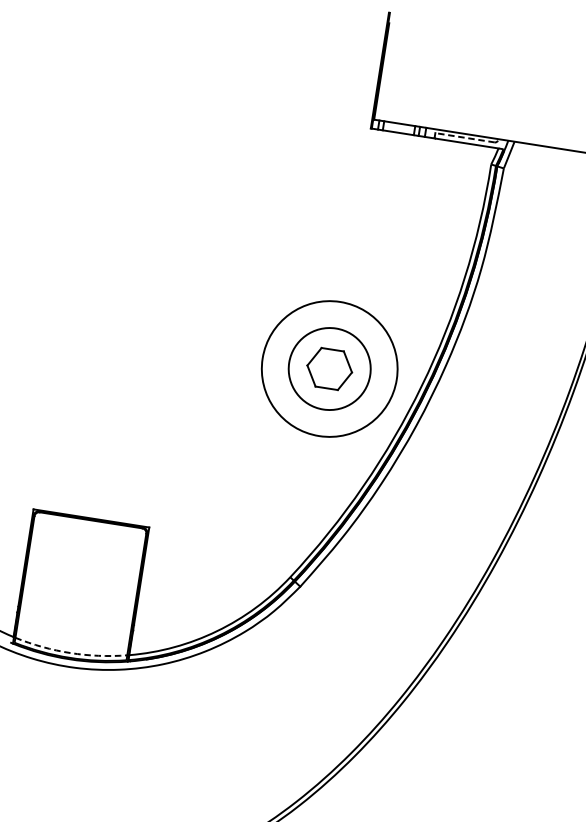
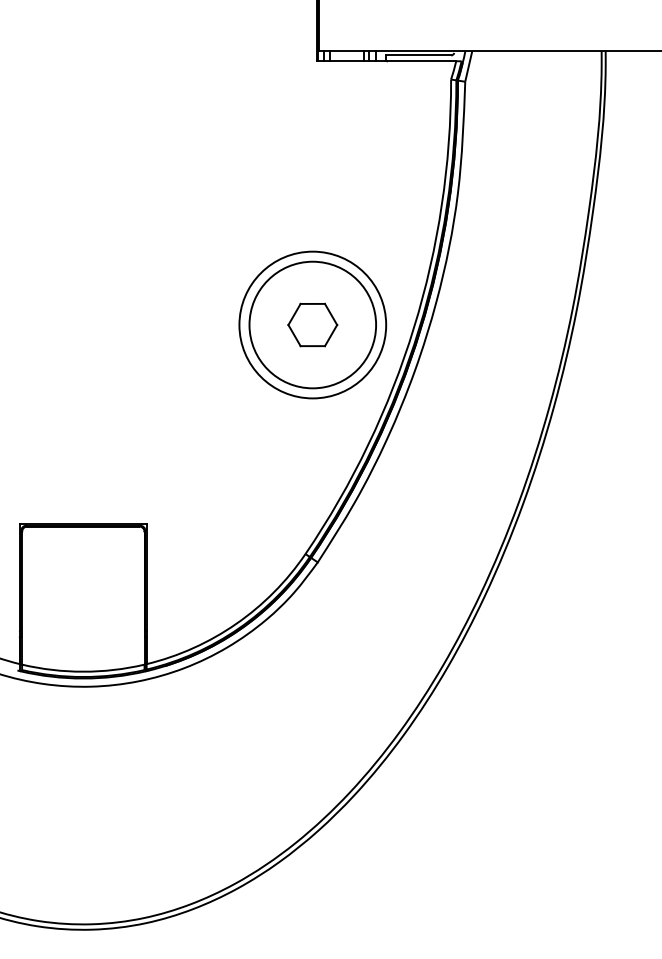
line: (464, 137) -> (418, 55), dashed -> solid
circle: (329, 368) -> (312, 324), size x1.43
arc: (70, 652) -> (83, 671), dashed -> solid

